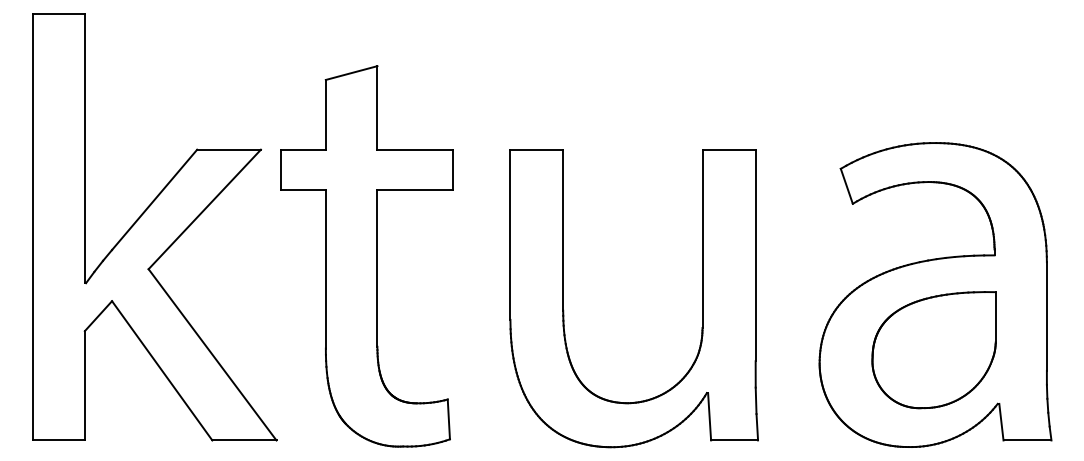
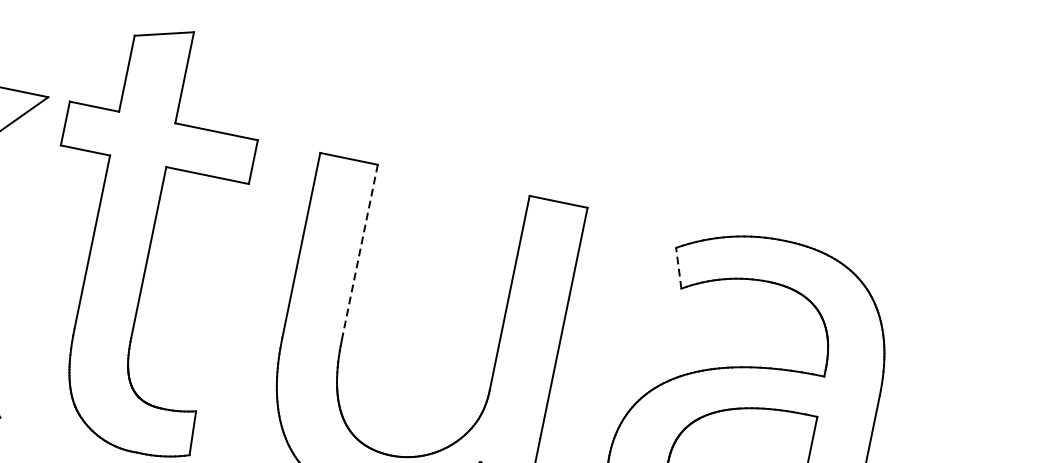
line: (846, 185) -> (678, 267), solid -> dashed
line: (563, 230) -> (360, 252), solid -> dashed

